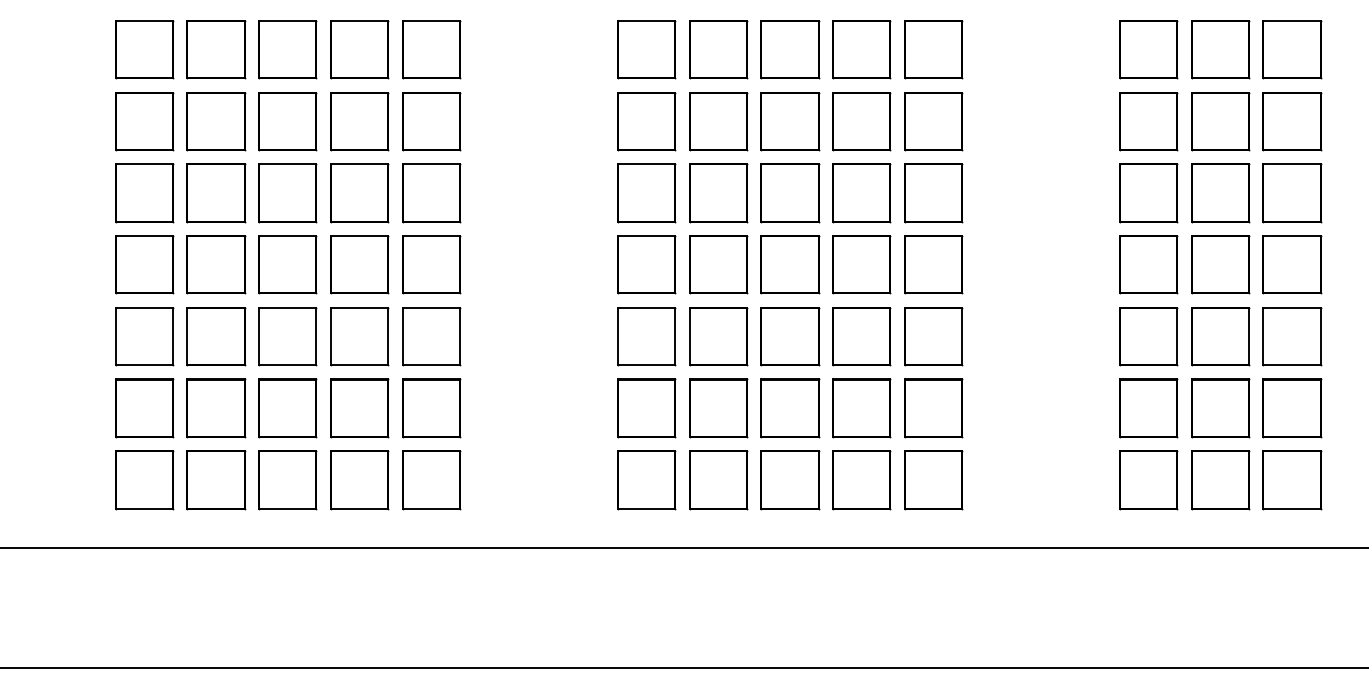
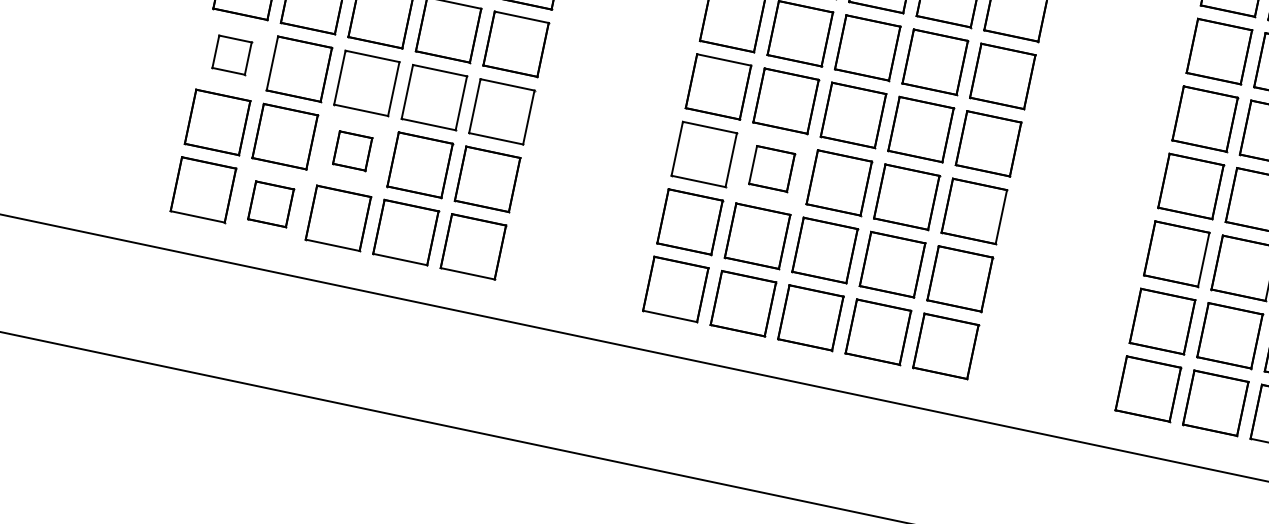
part: (144, 336) -> (232, 54), size x0.6
part: (718, 336) -> (772, 168), size x0.7
part: (287, 408) -> (352, 151), size x0.6
part: (216, 480) -> (271, 204), size x0.7

